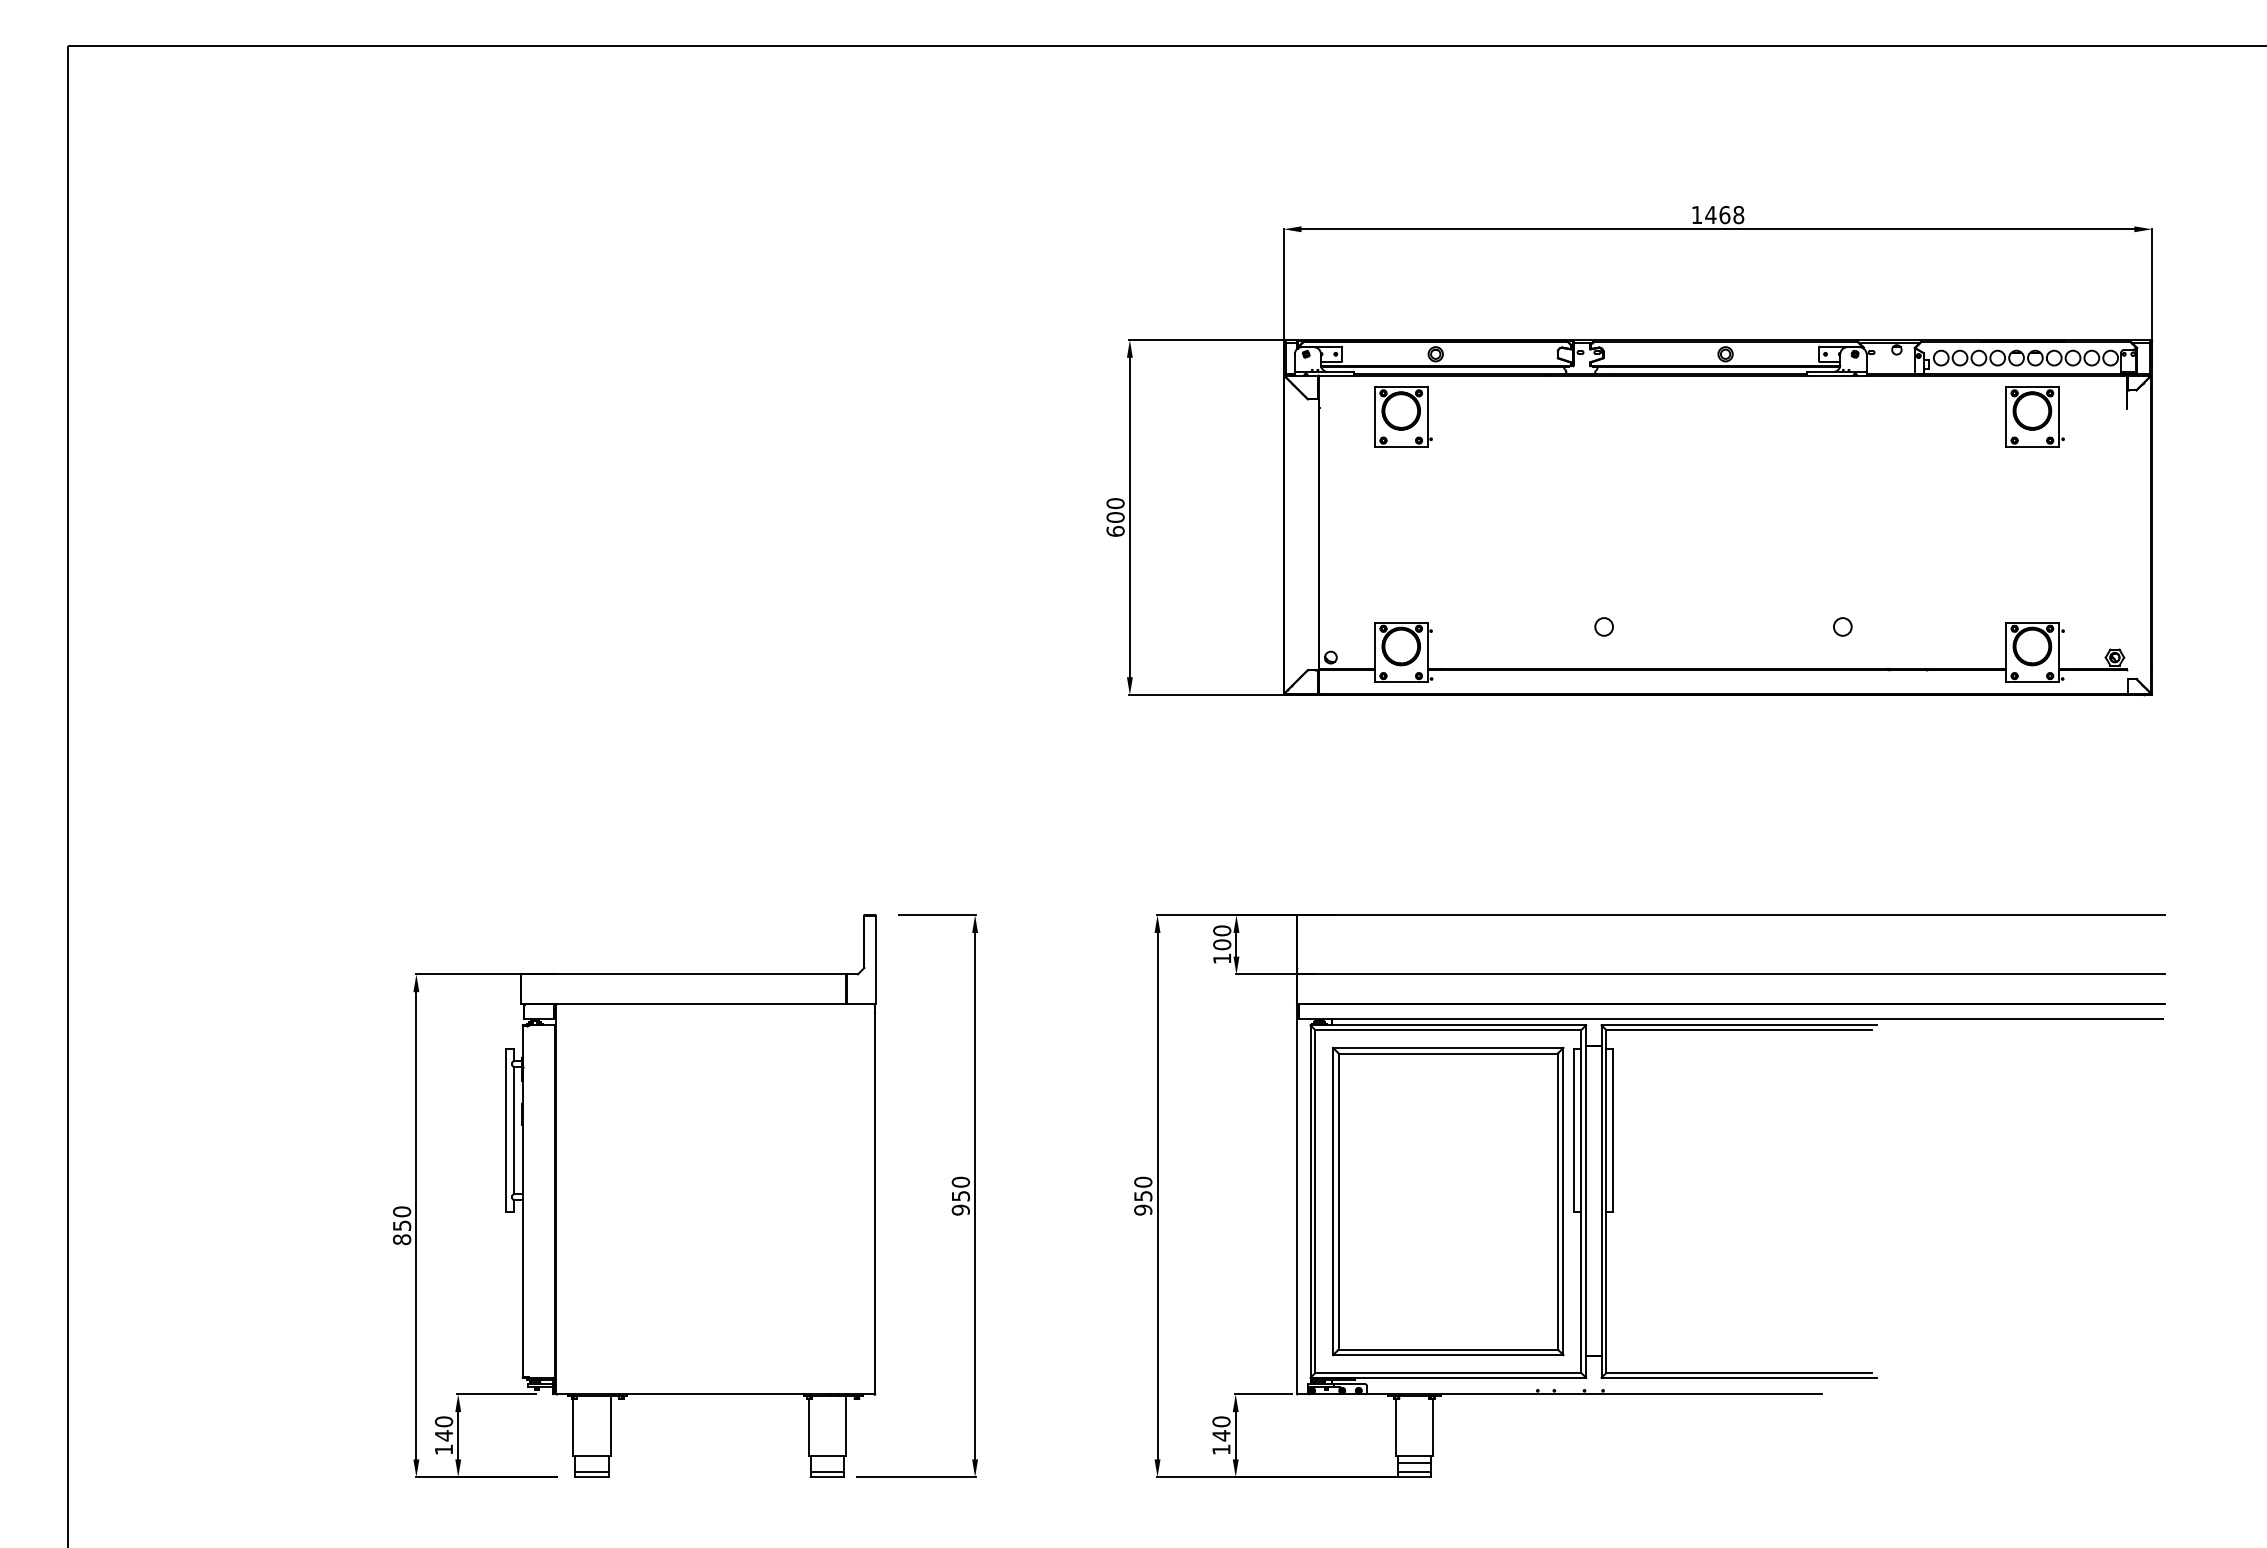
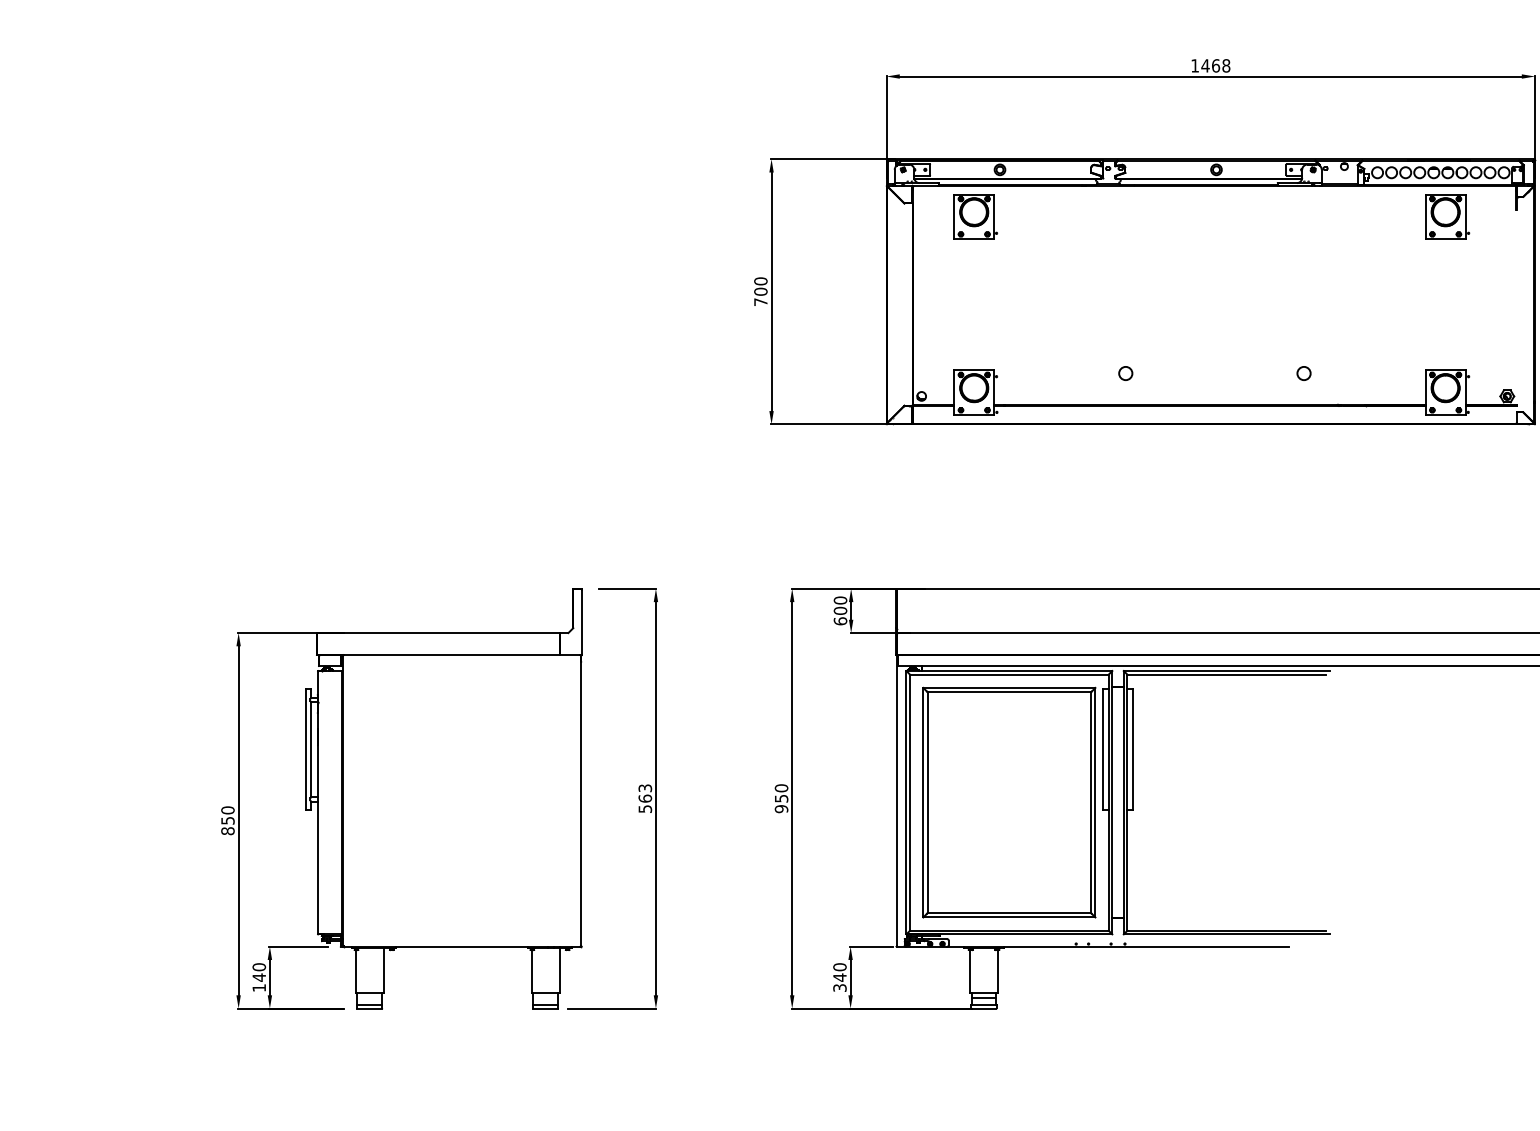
text: (1115, 530) -> (760, 301), 600 -> 700
text: (1222, 958) -> (840, 621), 100 -> 600
text: (960, 1195) -> (645, 798), 950 -> 563
text: (1221, 1449) -> (839, 987), 140 -> 340

